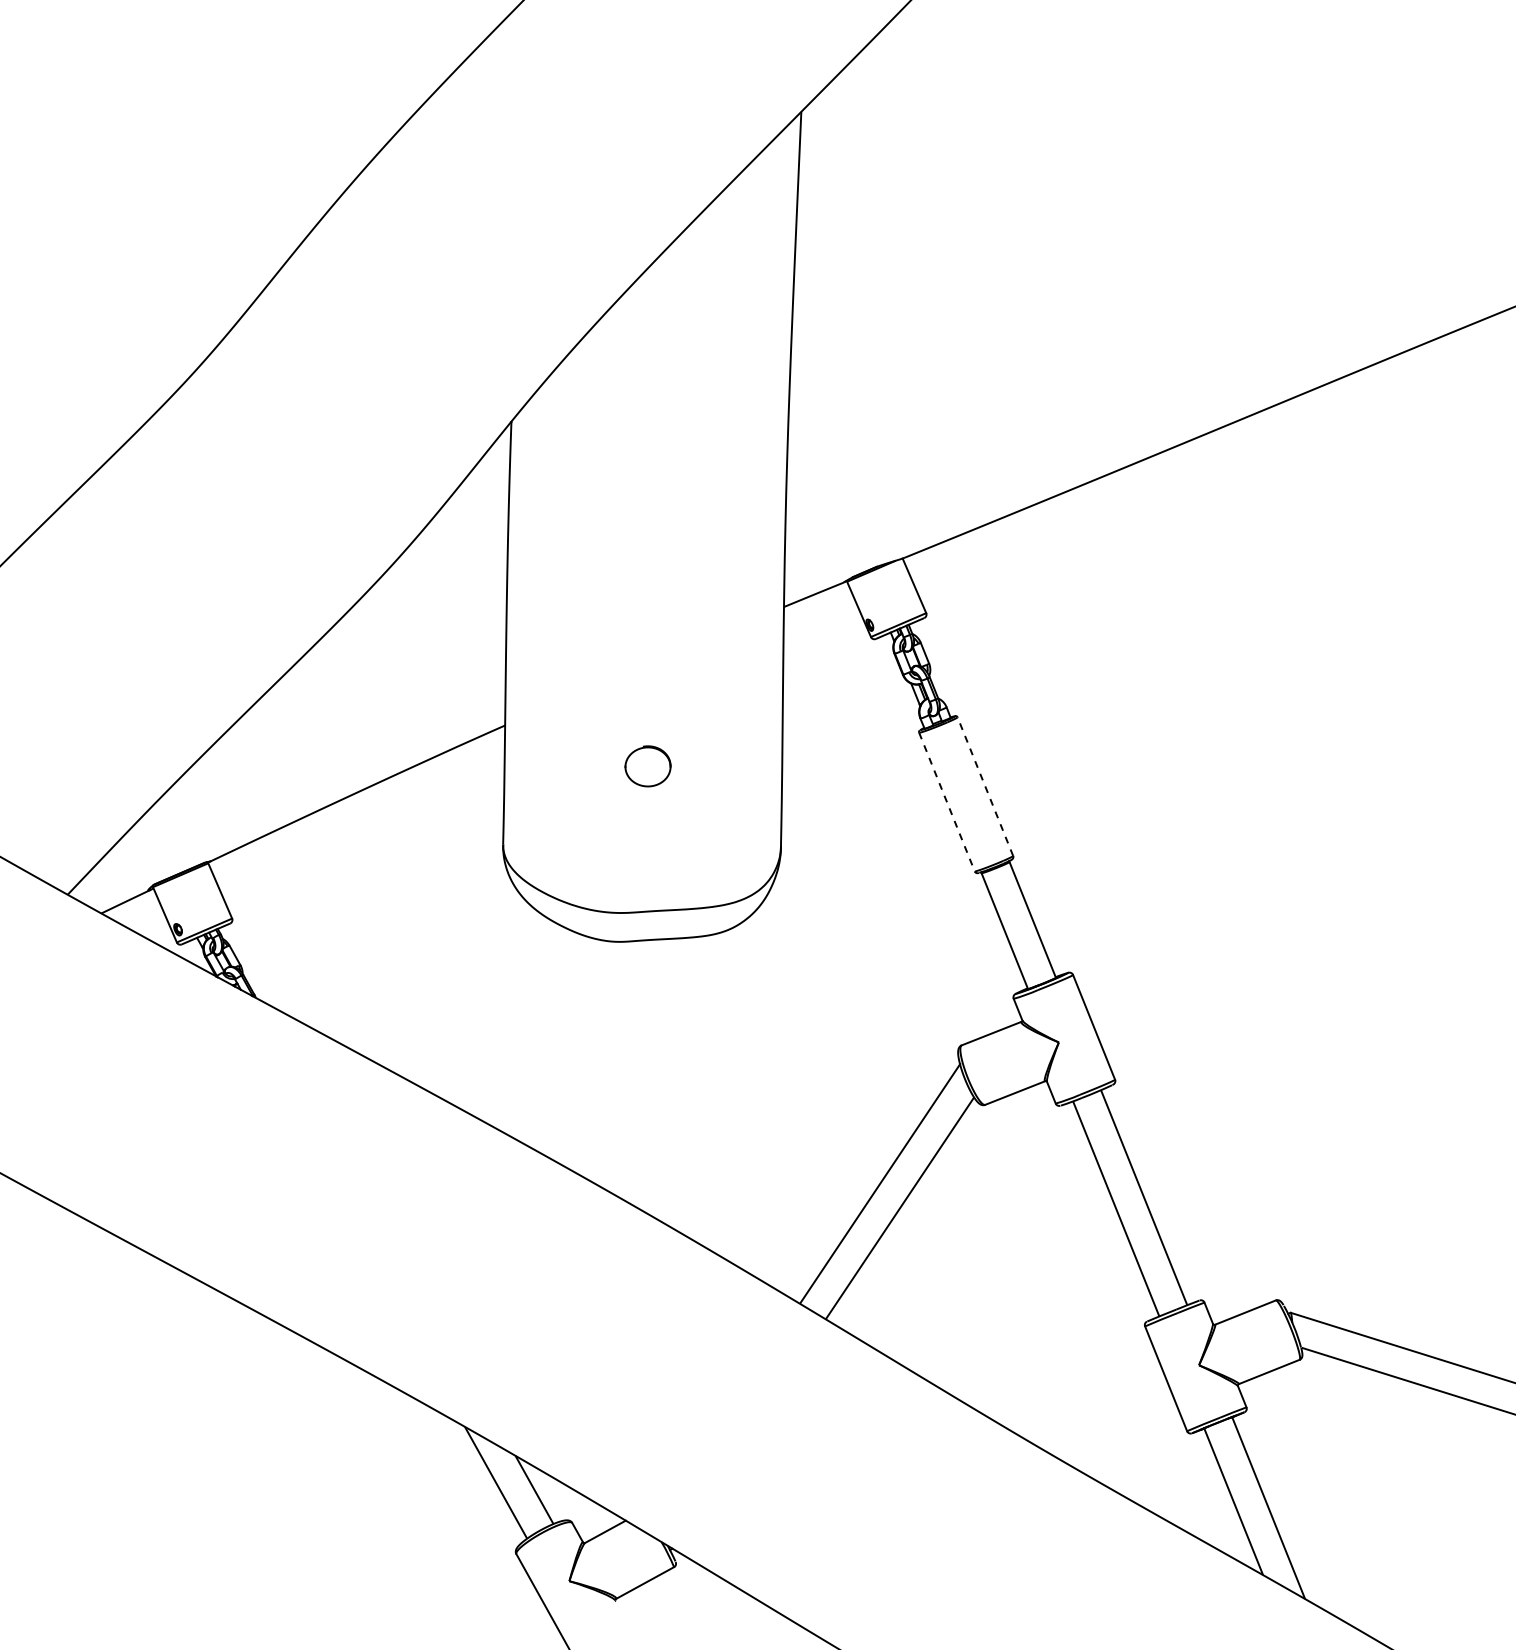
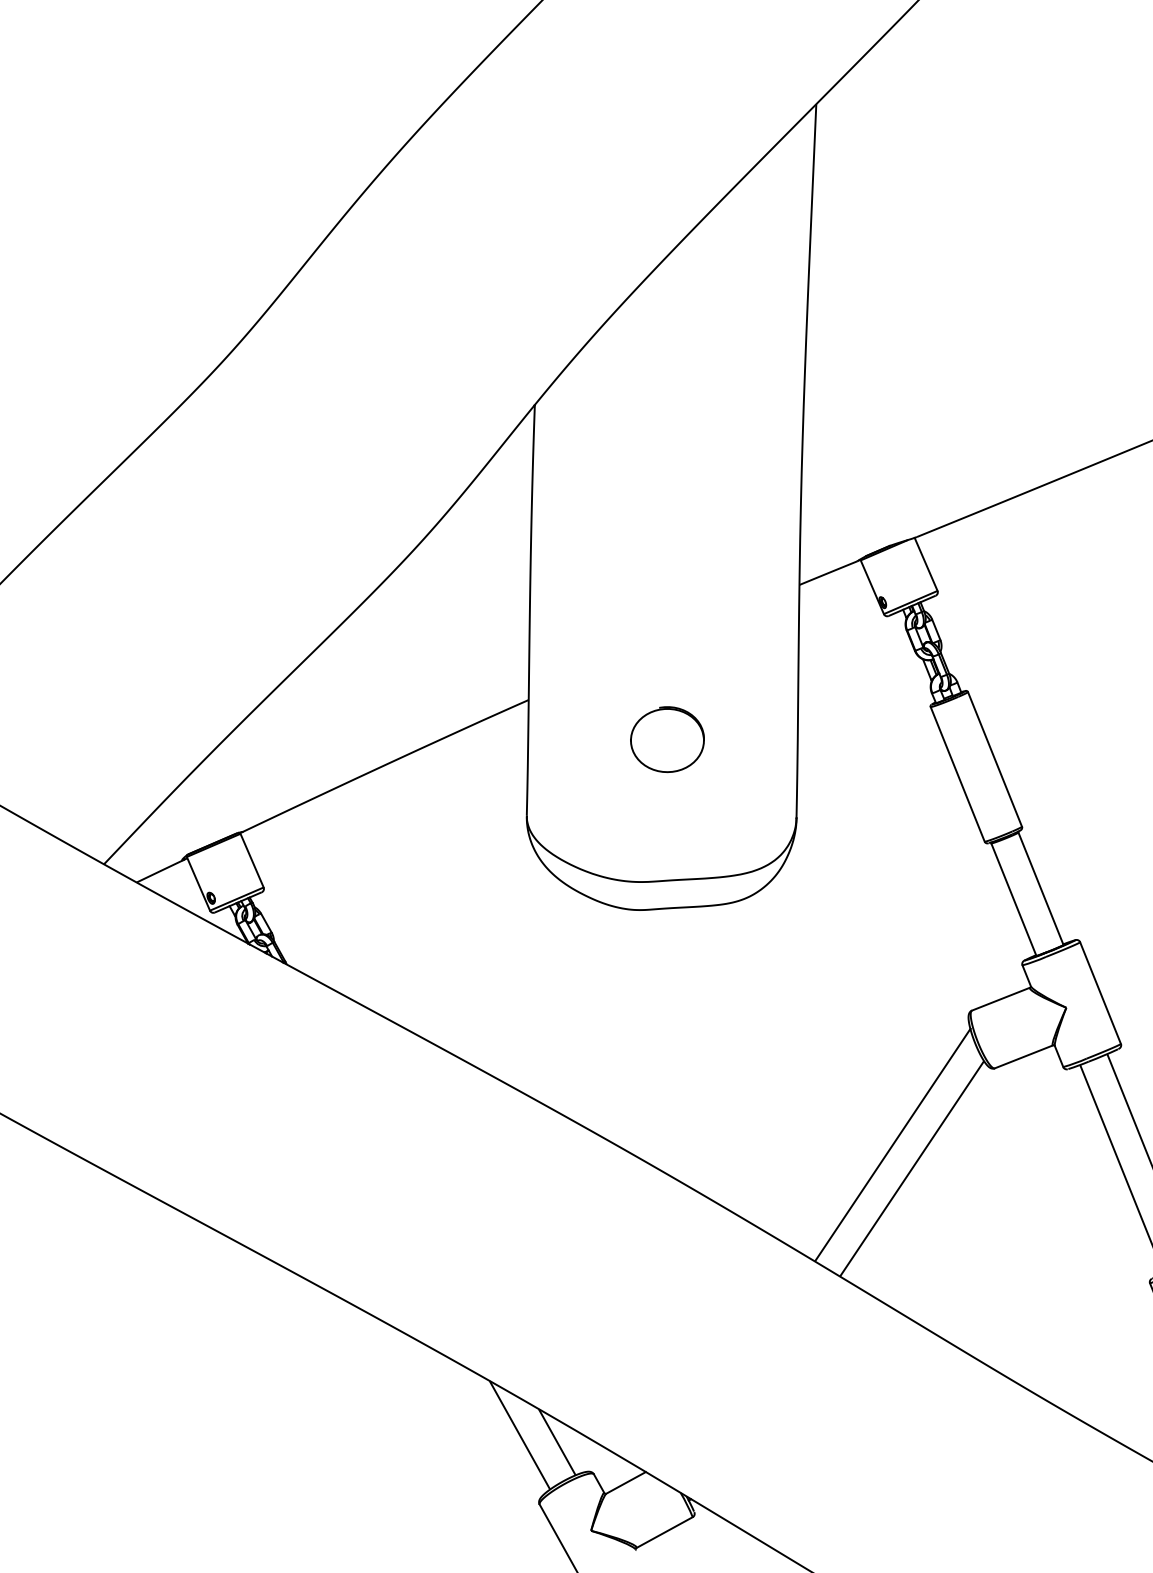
part: (647, 766) -> (666, 739), size x1.67
line: (985, 786) -> (995, 759), dashed -> solid
line: (946, 802) -> (957, 774), dashed -> solid

